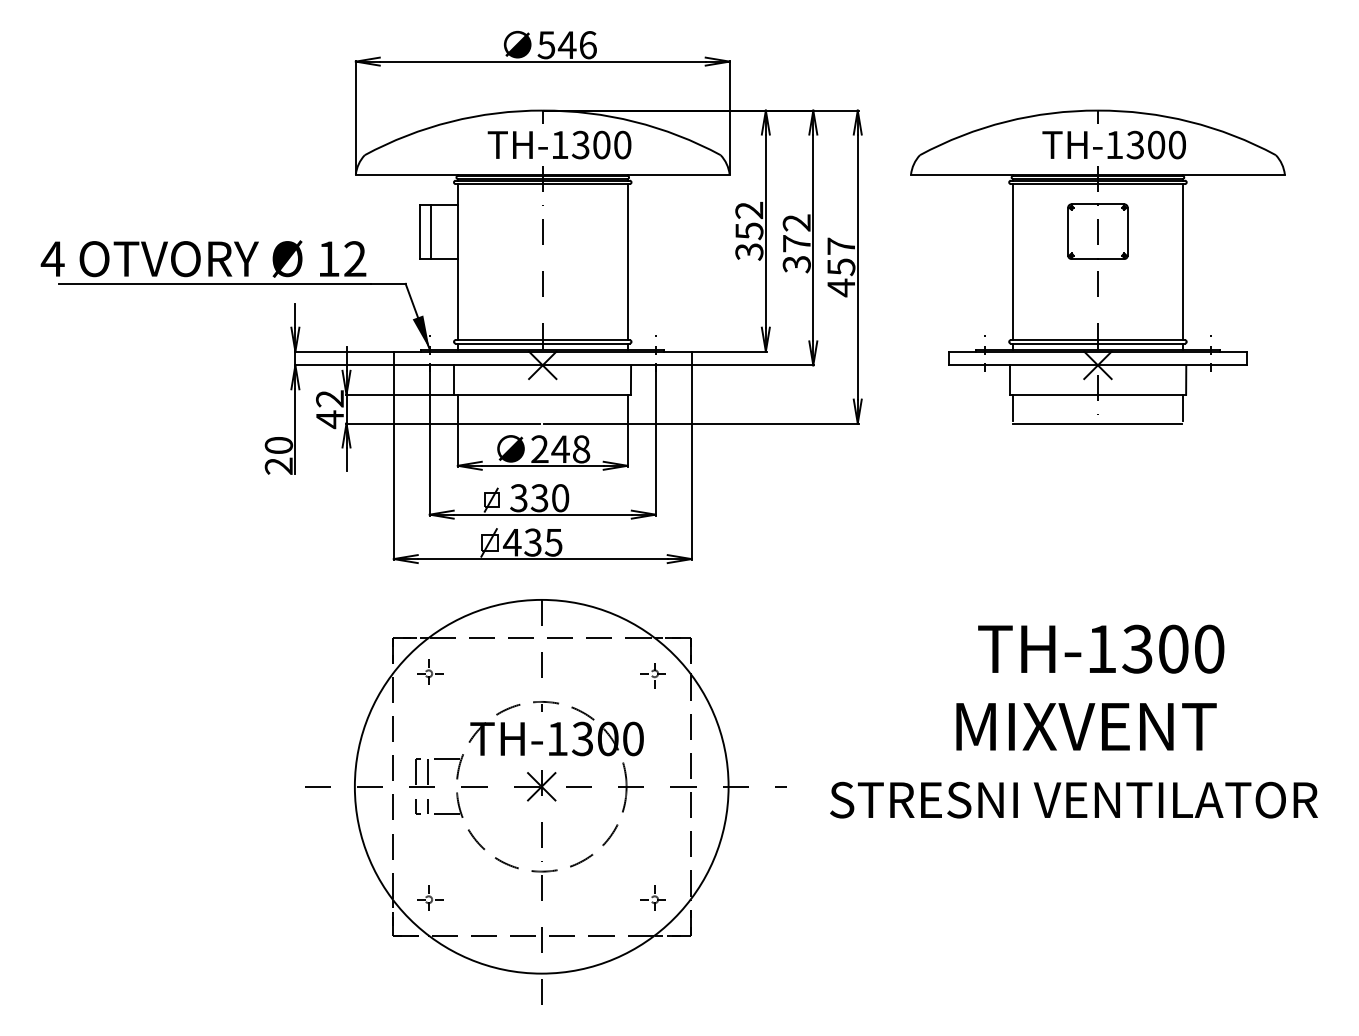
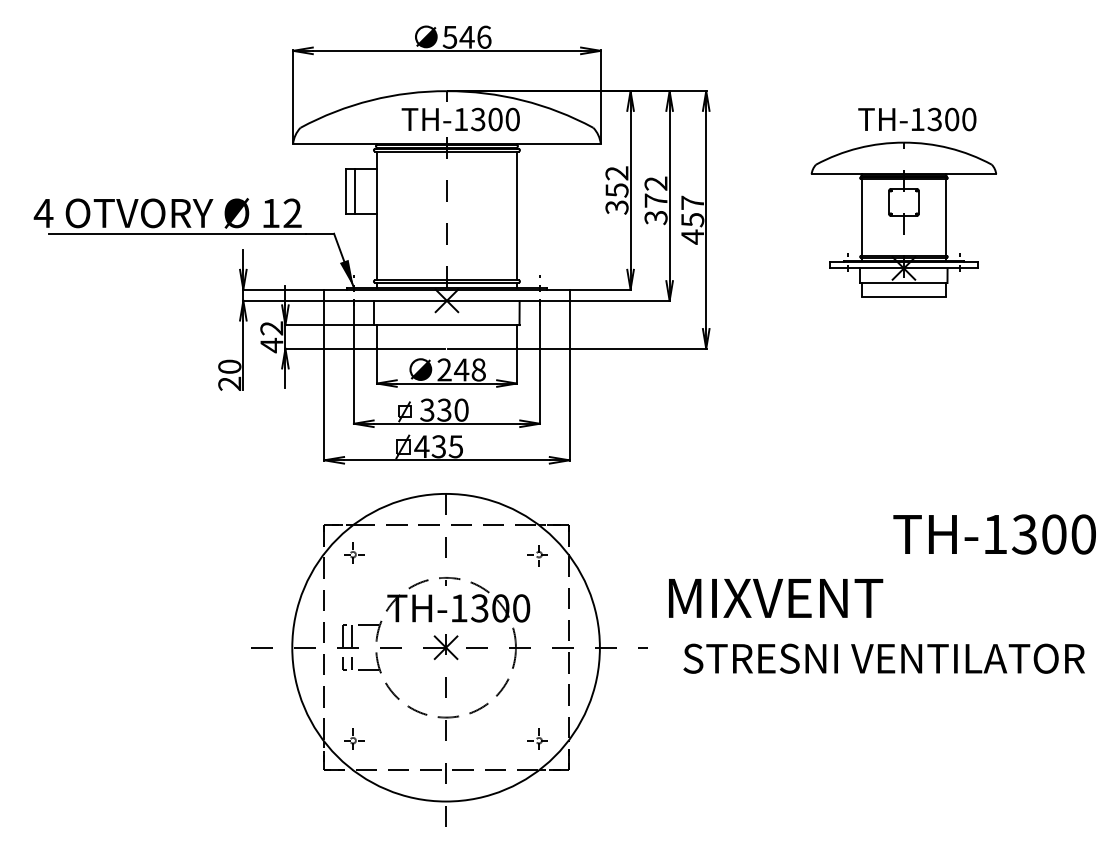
part: (1097, 266) -> (903, 219), size x0.6
text: (1101, 648) -> (994, 533), moved
text: (1086, 726) -> (775, 598), moved

